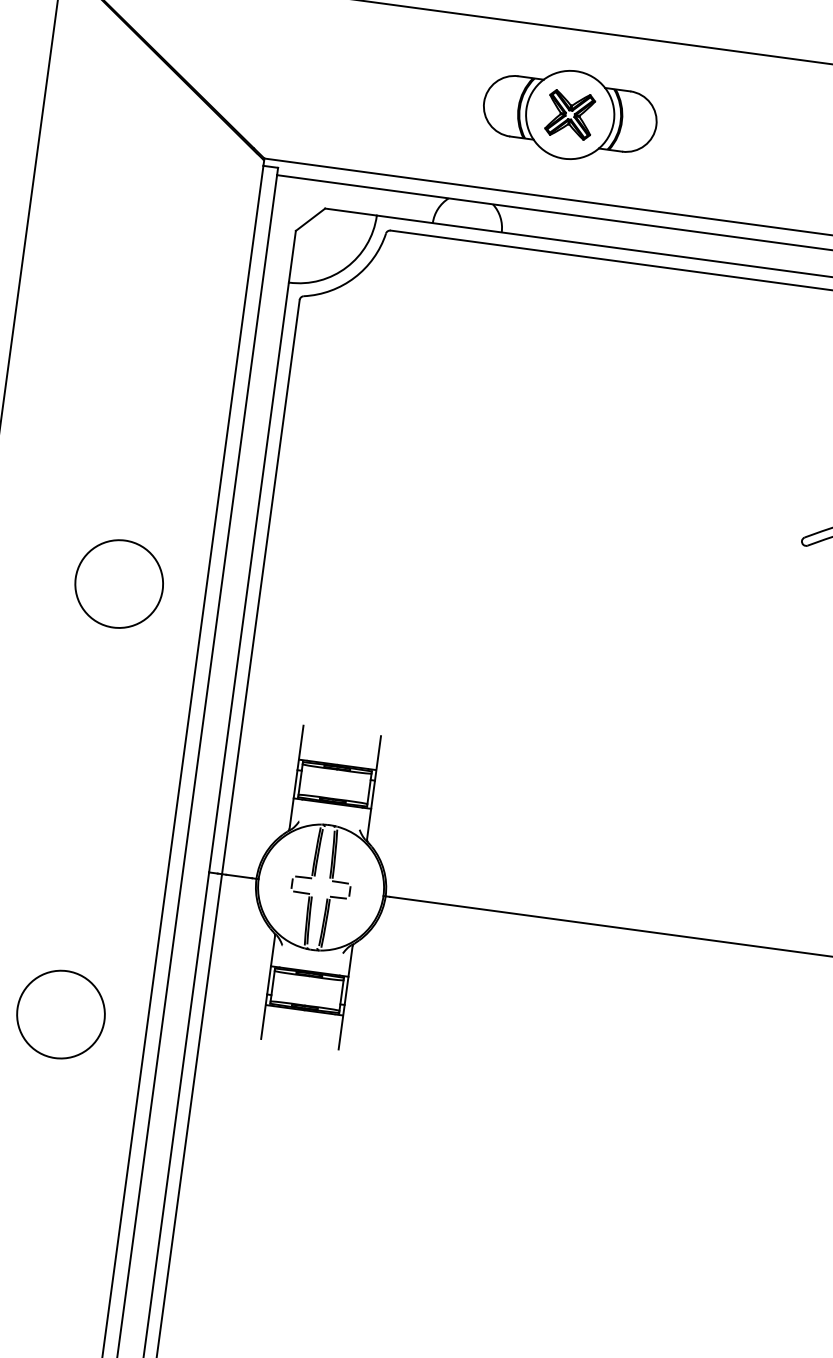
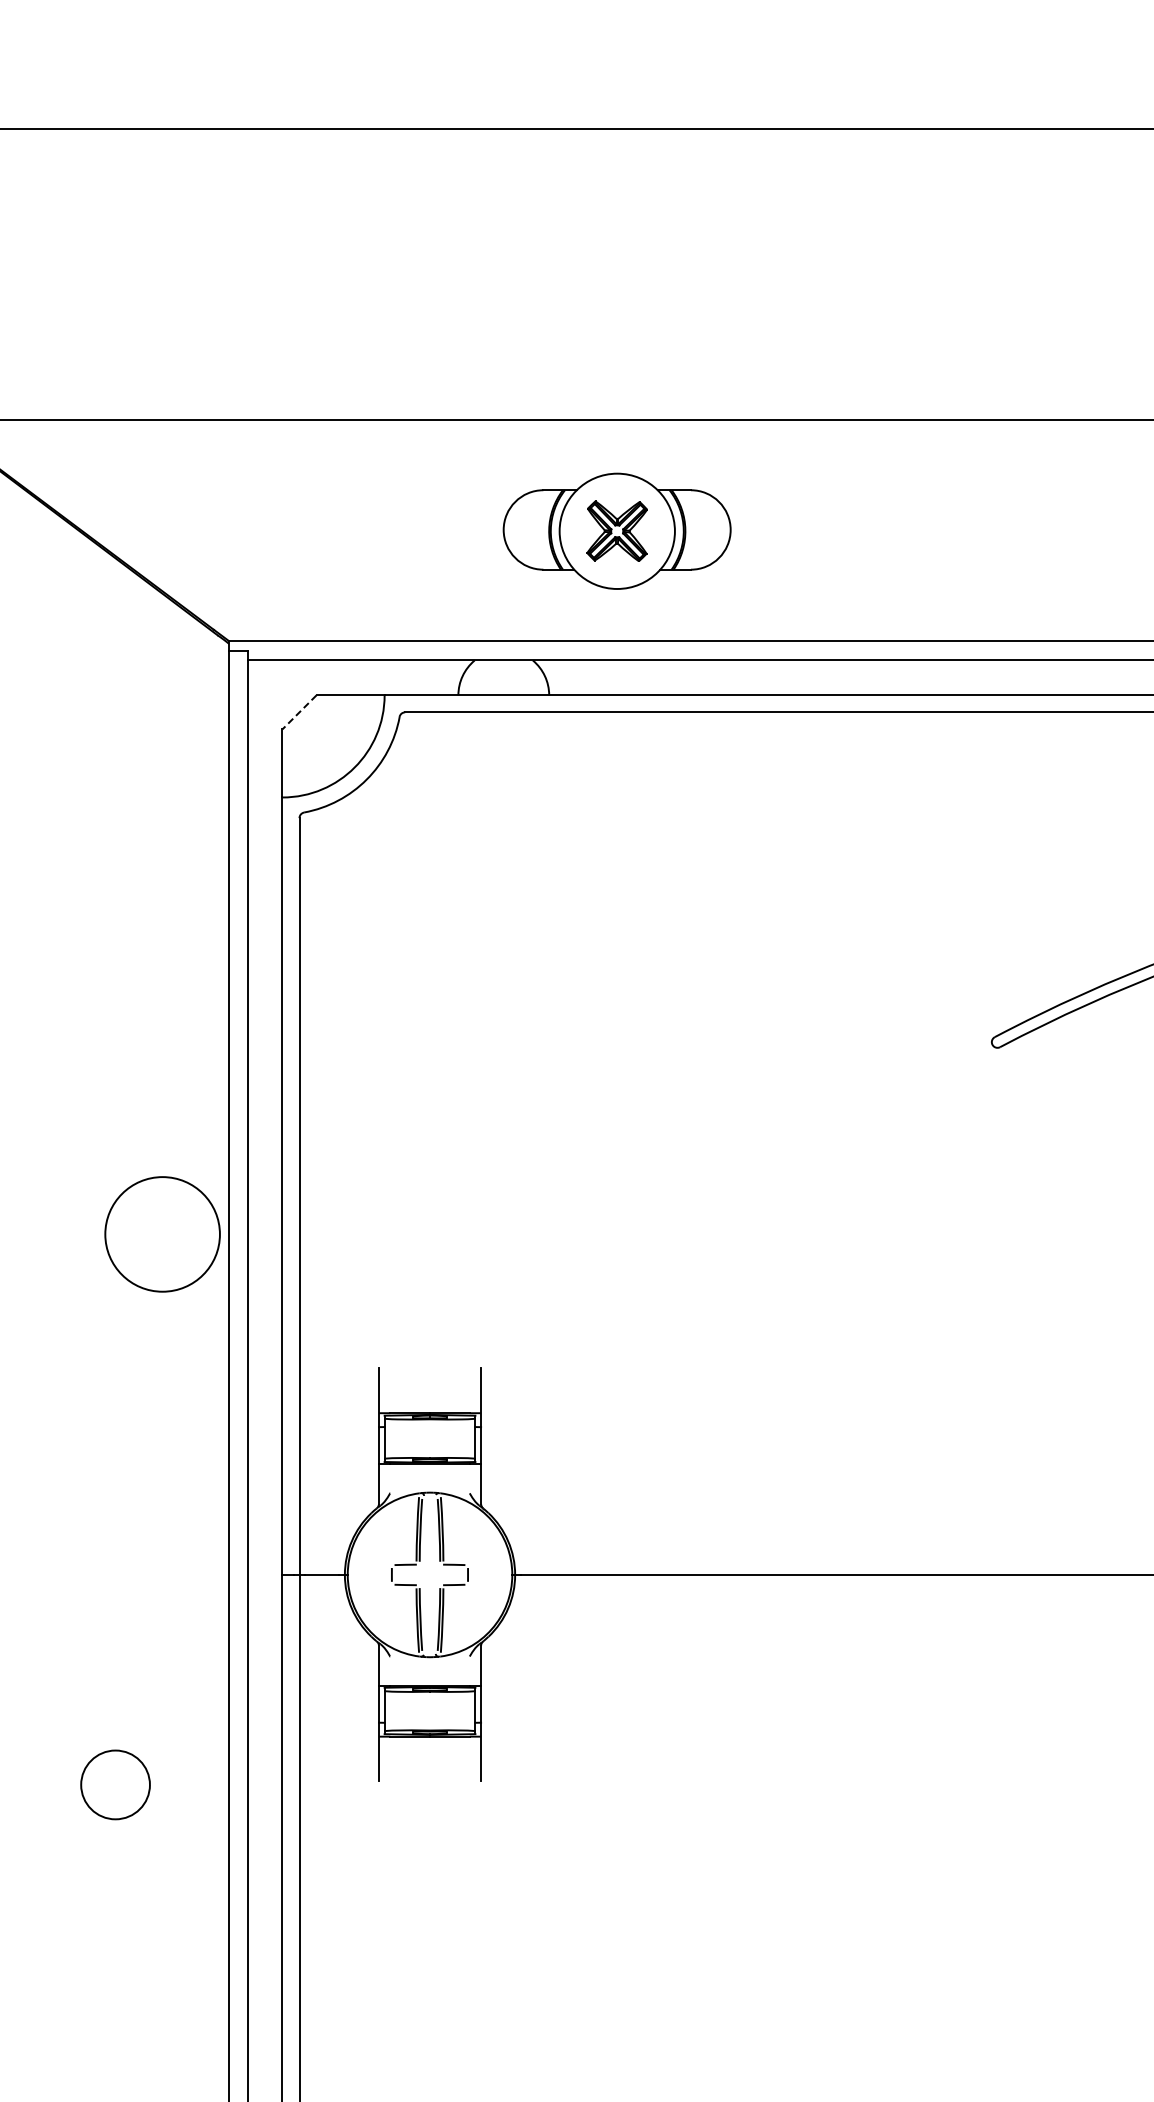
line: (310, 219) -> (299, 712), solid -> dashed
circle: (119, 584) -> (162, 1234), moved
circle: (60, 1014) -> (115, 1784), size x0.6

